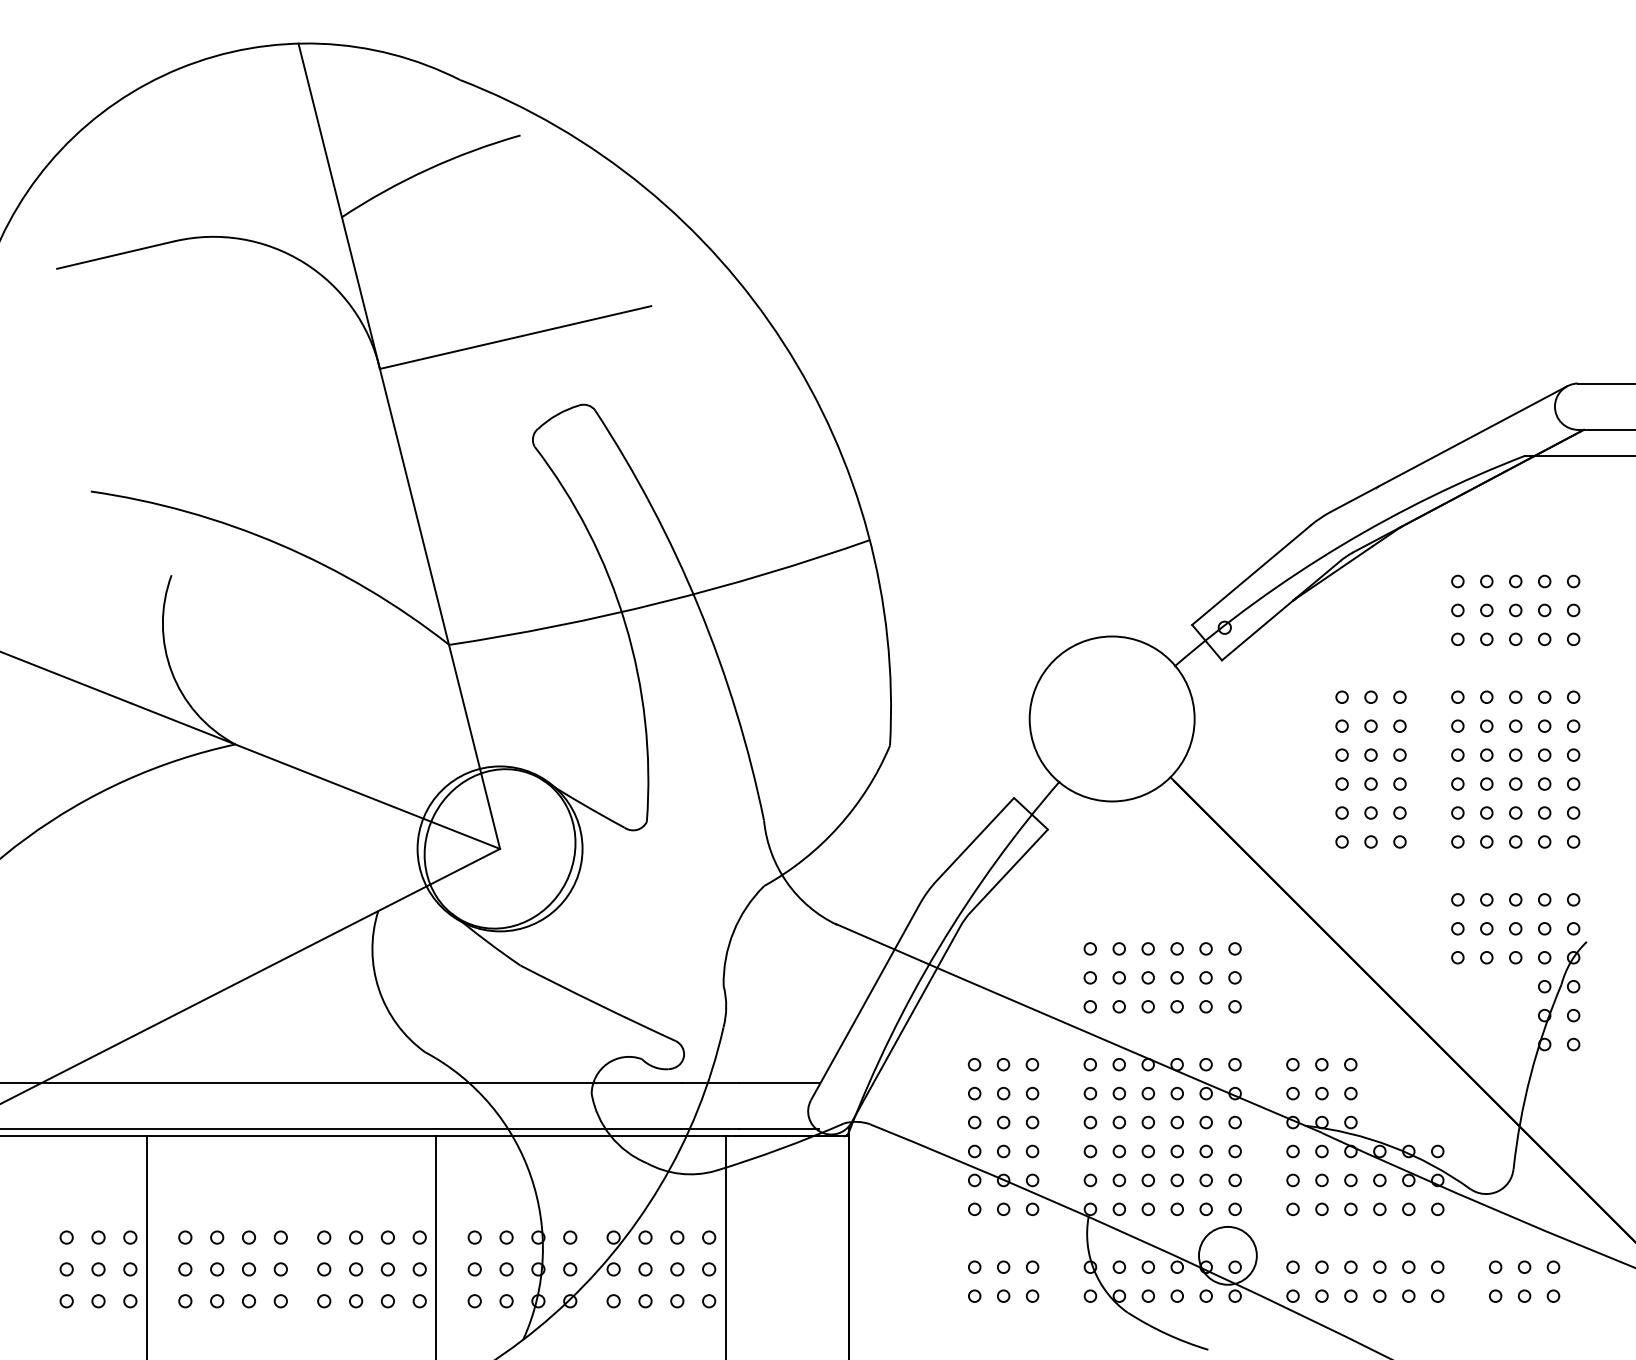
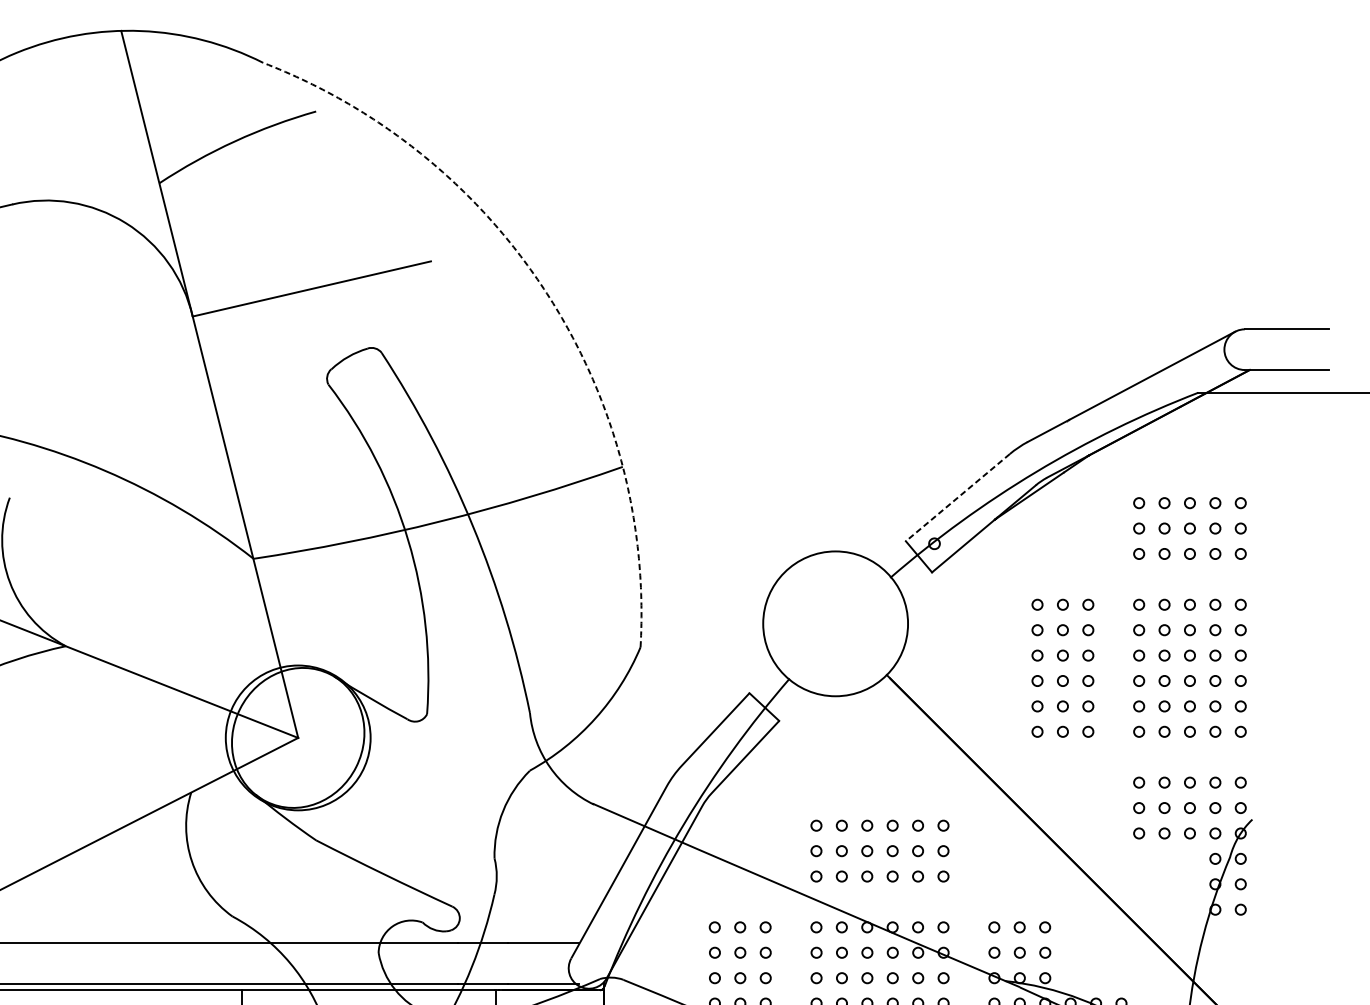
arc: (783, 342) -> (547, 293), solid -> dashed
line: (1250, 575) -> (957, 497), solid -> dashed

